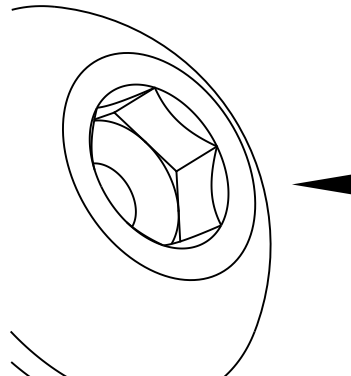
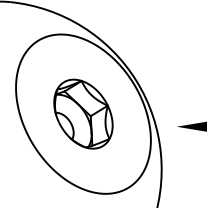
part: (158, 166) -> (83, 114), size x0.6

